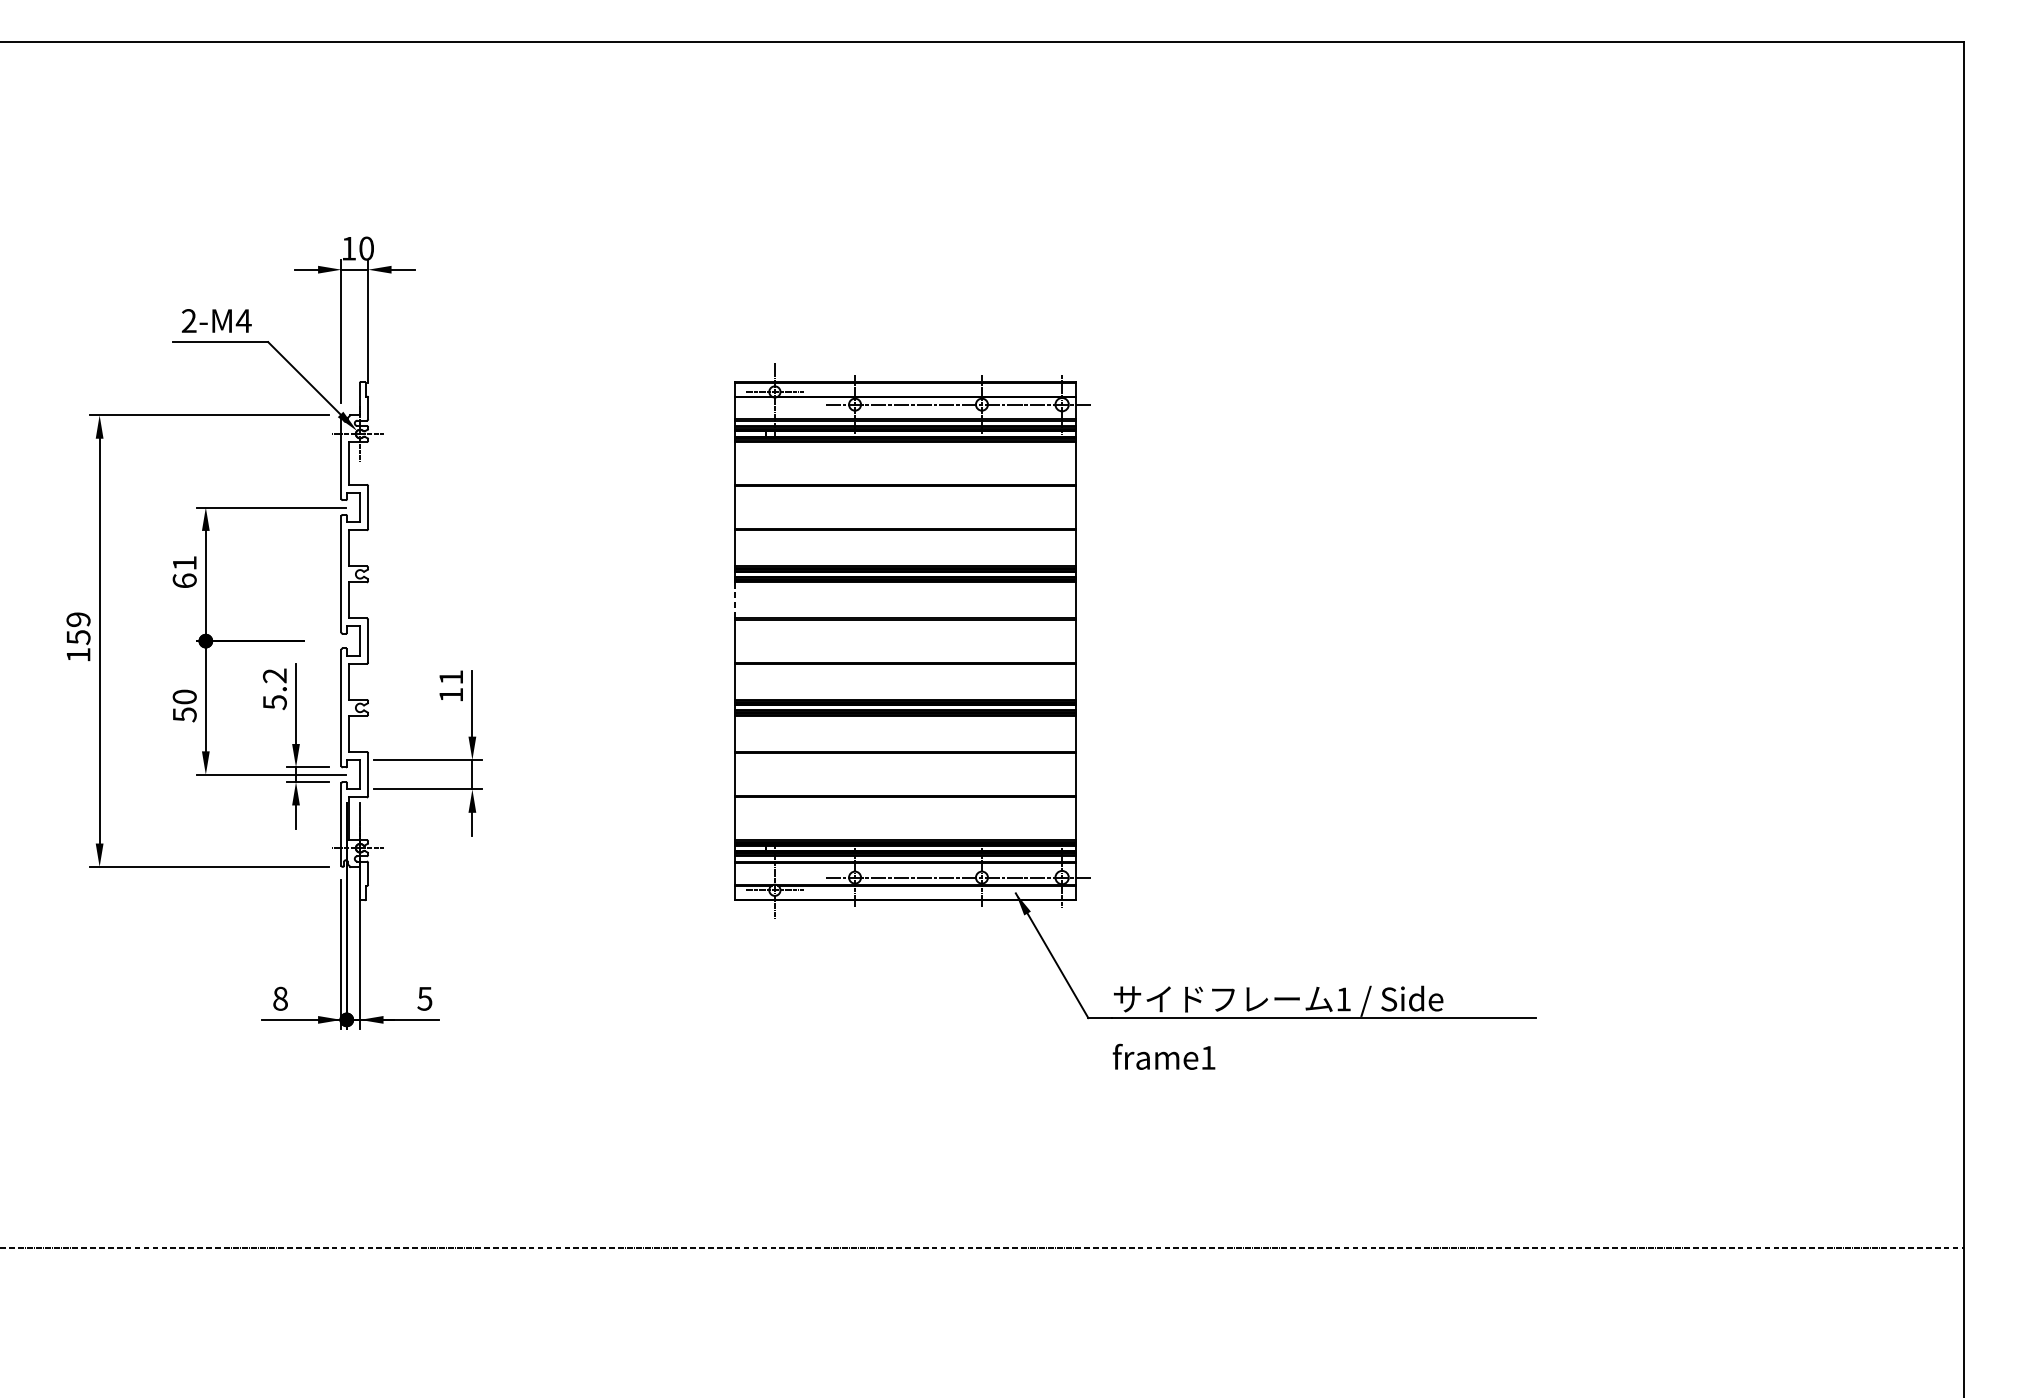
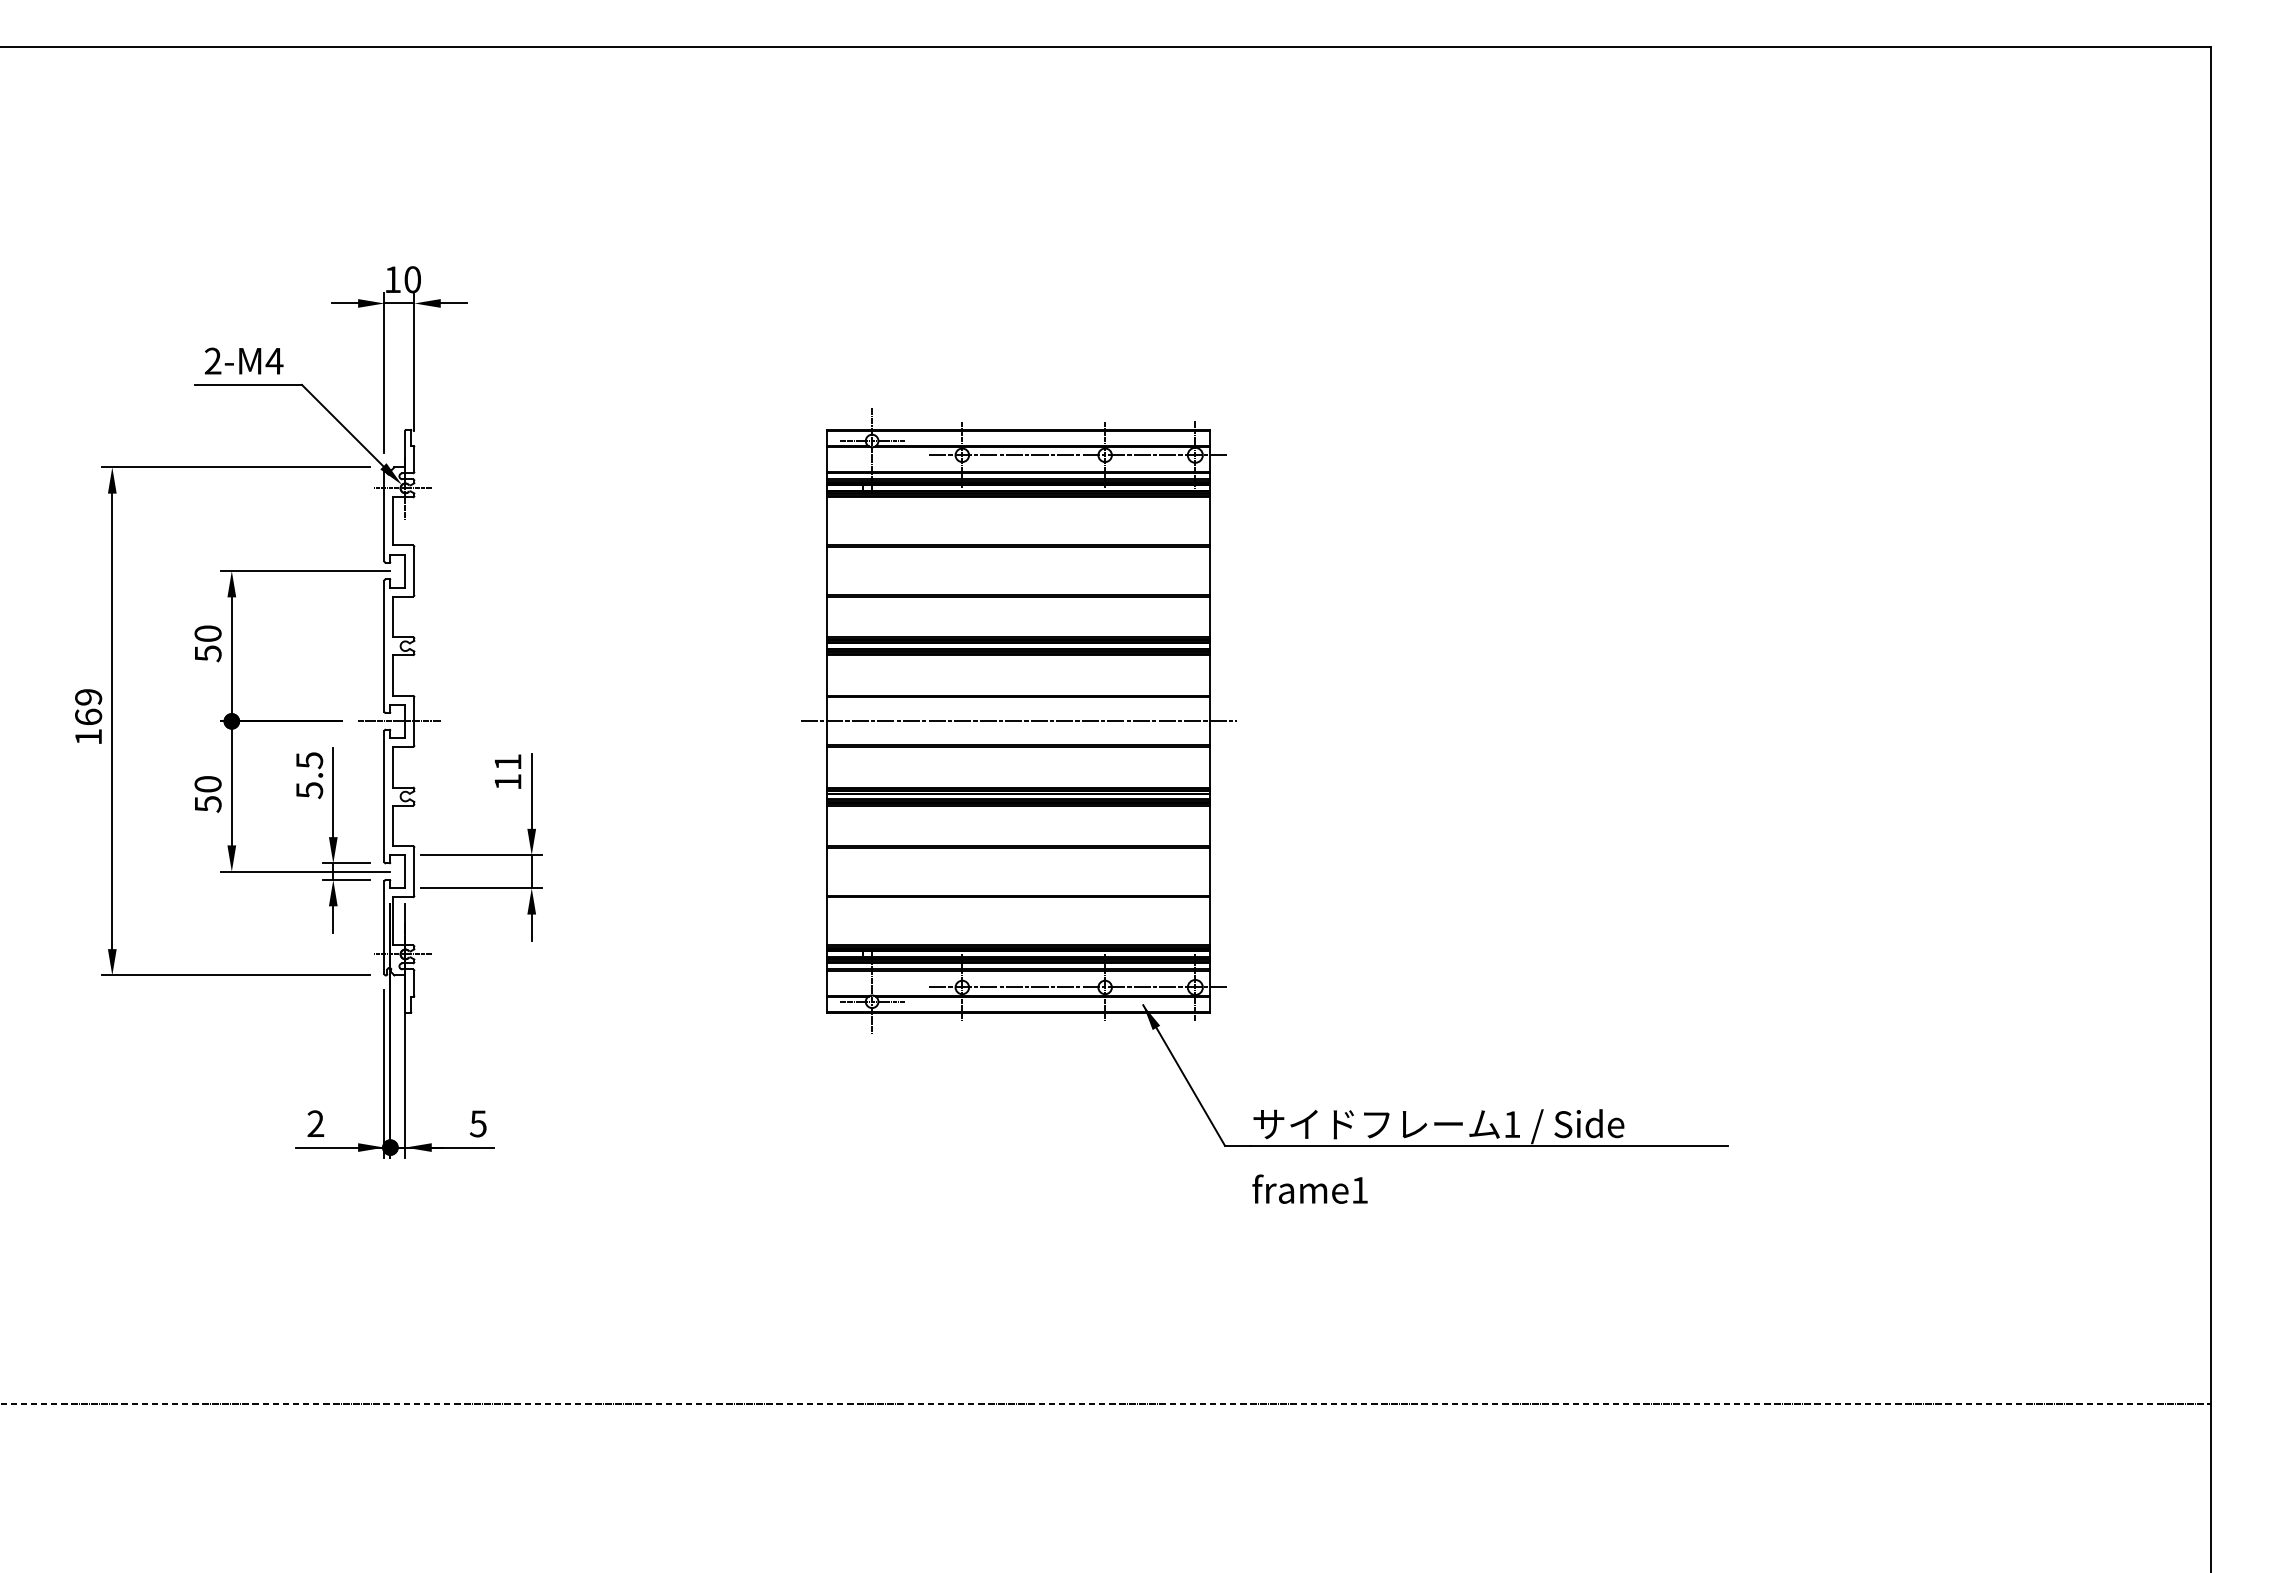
text: (184, 571) -> (207, 643), 61 -> 50
line: (735, 601) -> (827, 676), dashed -> solid
text: (78, 636) -> (88, 716), 159 -> 169
line: (354, 641) -> (399, 721), added
line: (904, 641) -> (1018, 721), added
text: (274, 675) -> (309, 760), 5.2 -> 5.5
text: (280, 998) -> (315, 1123), 8 -> 2

